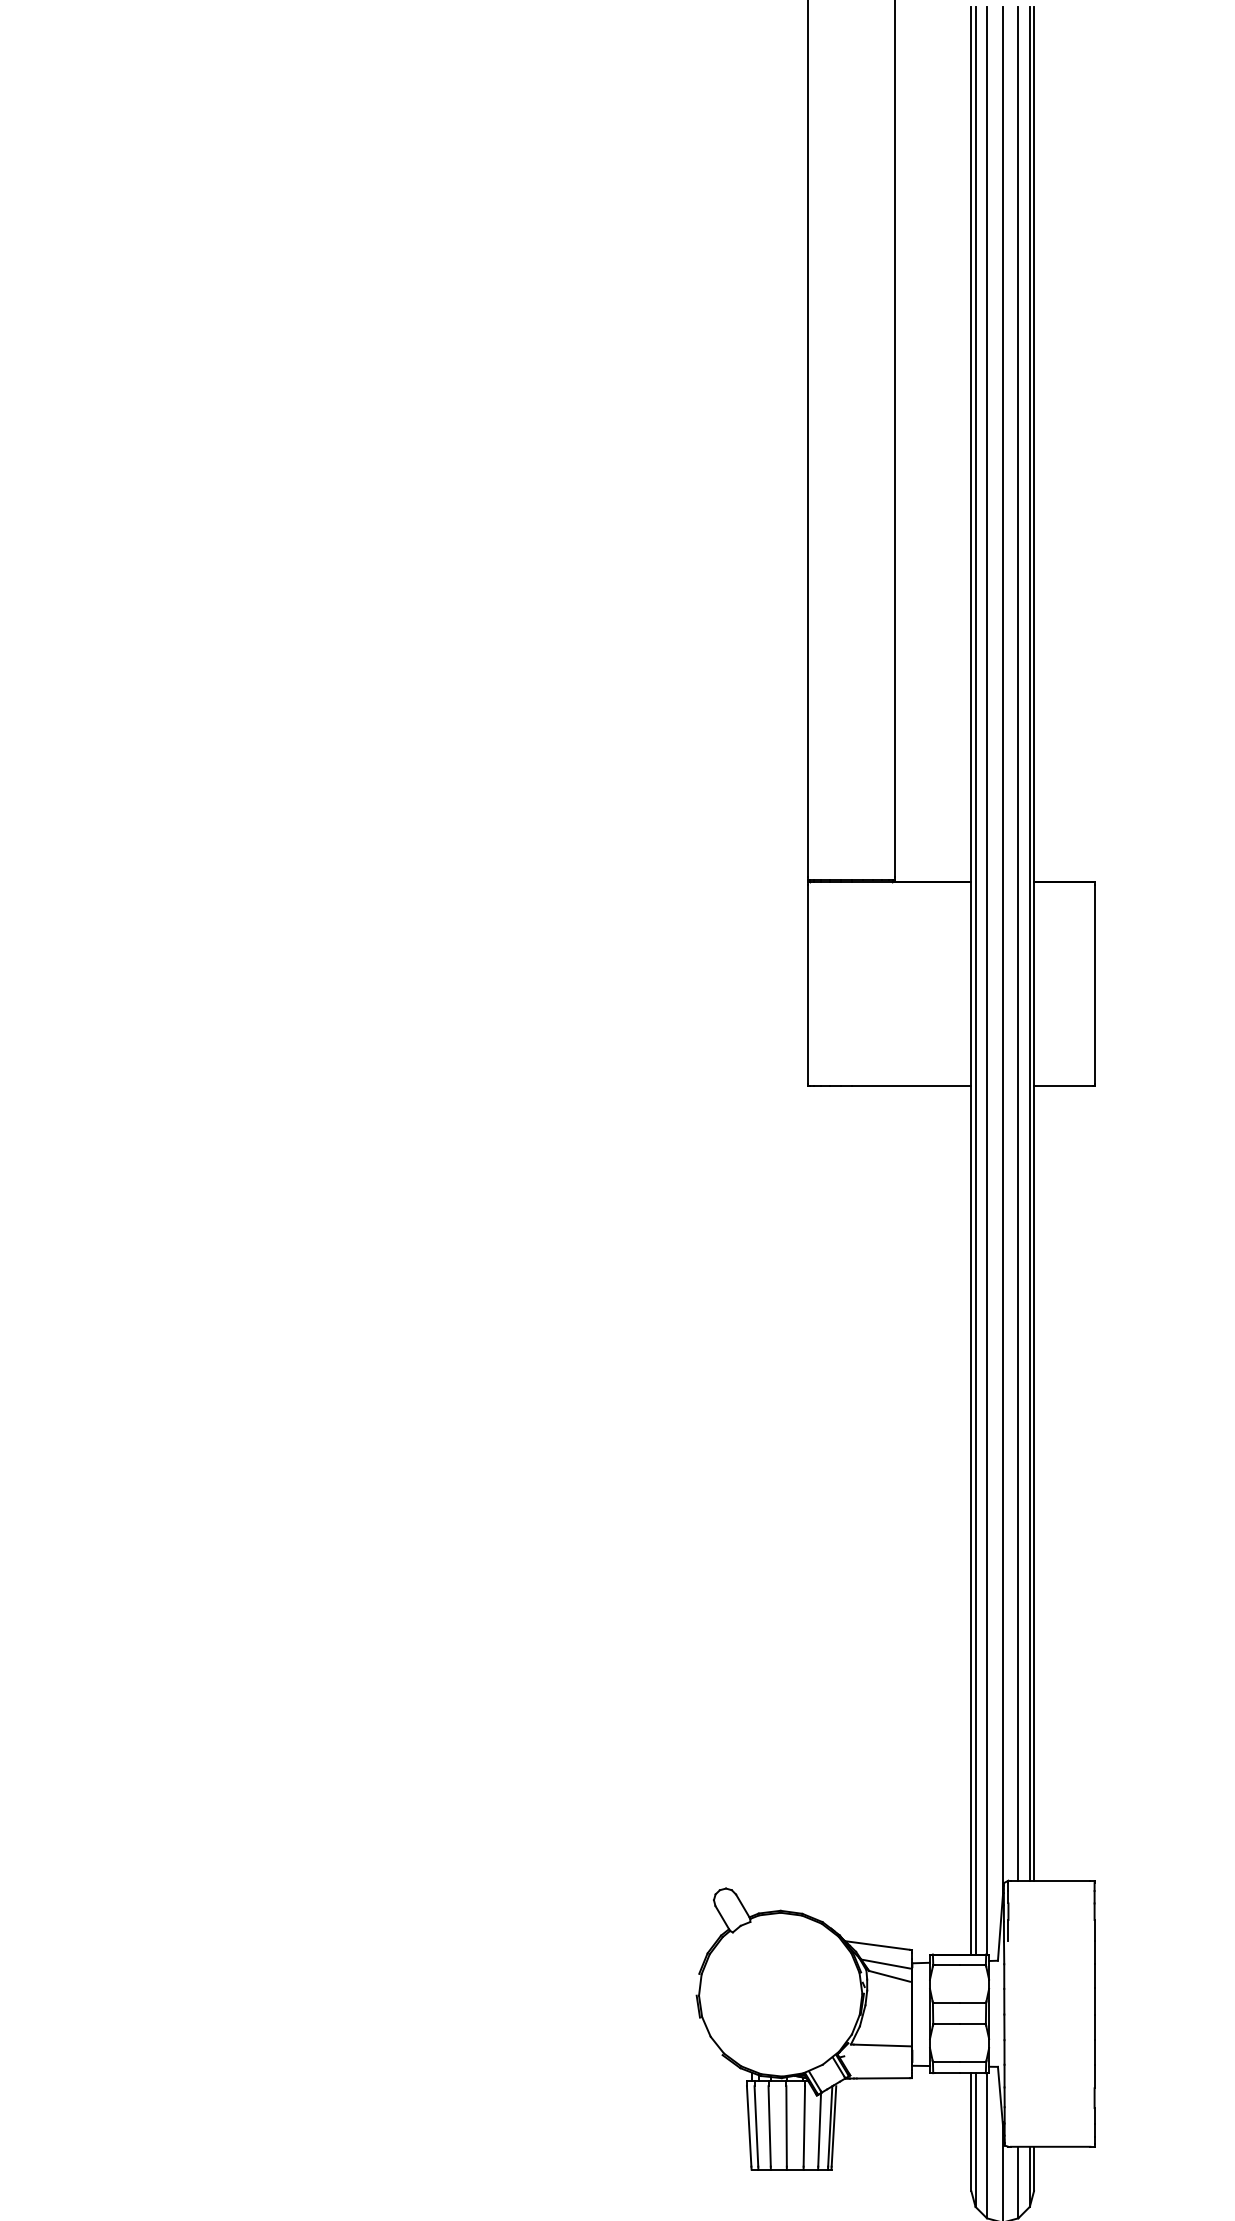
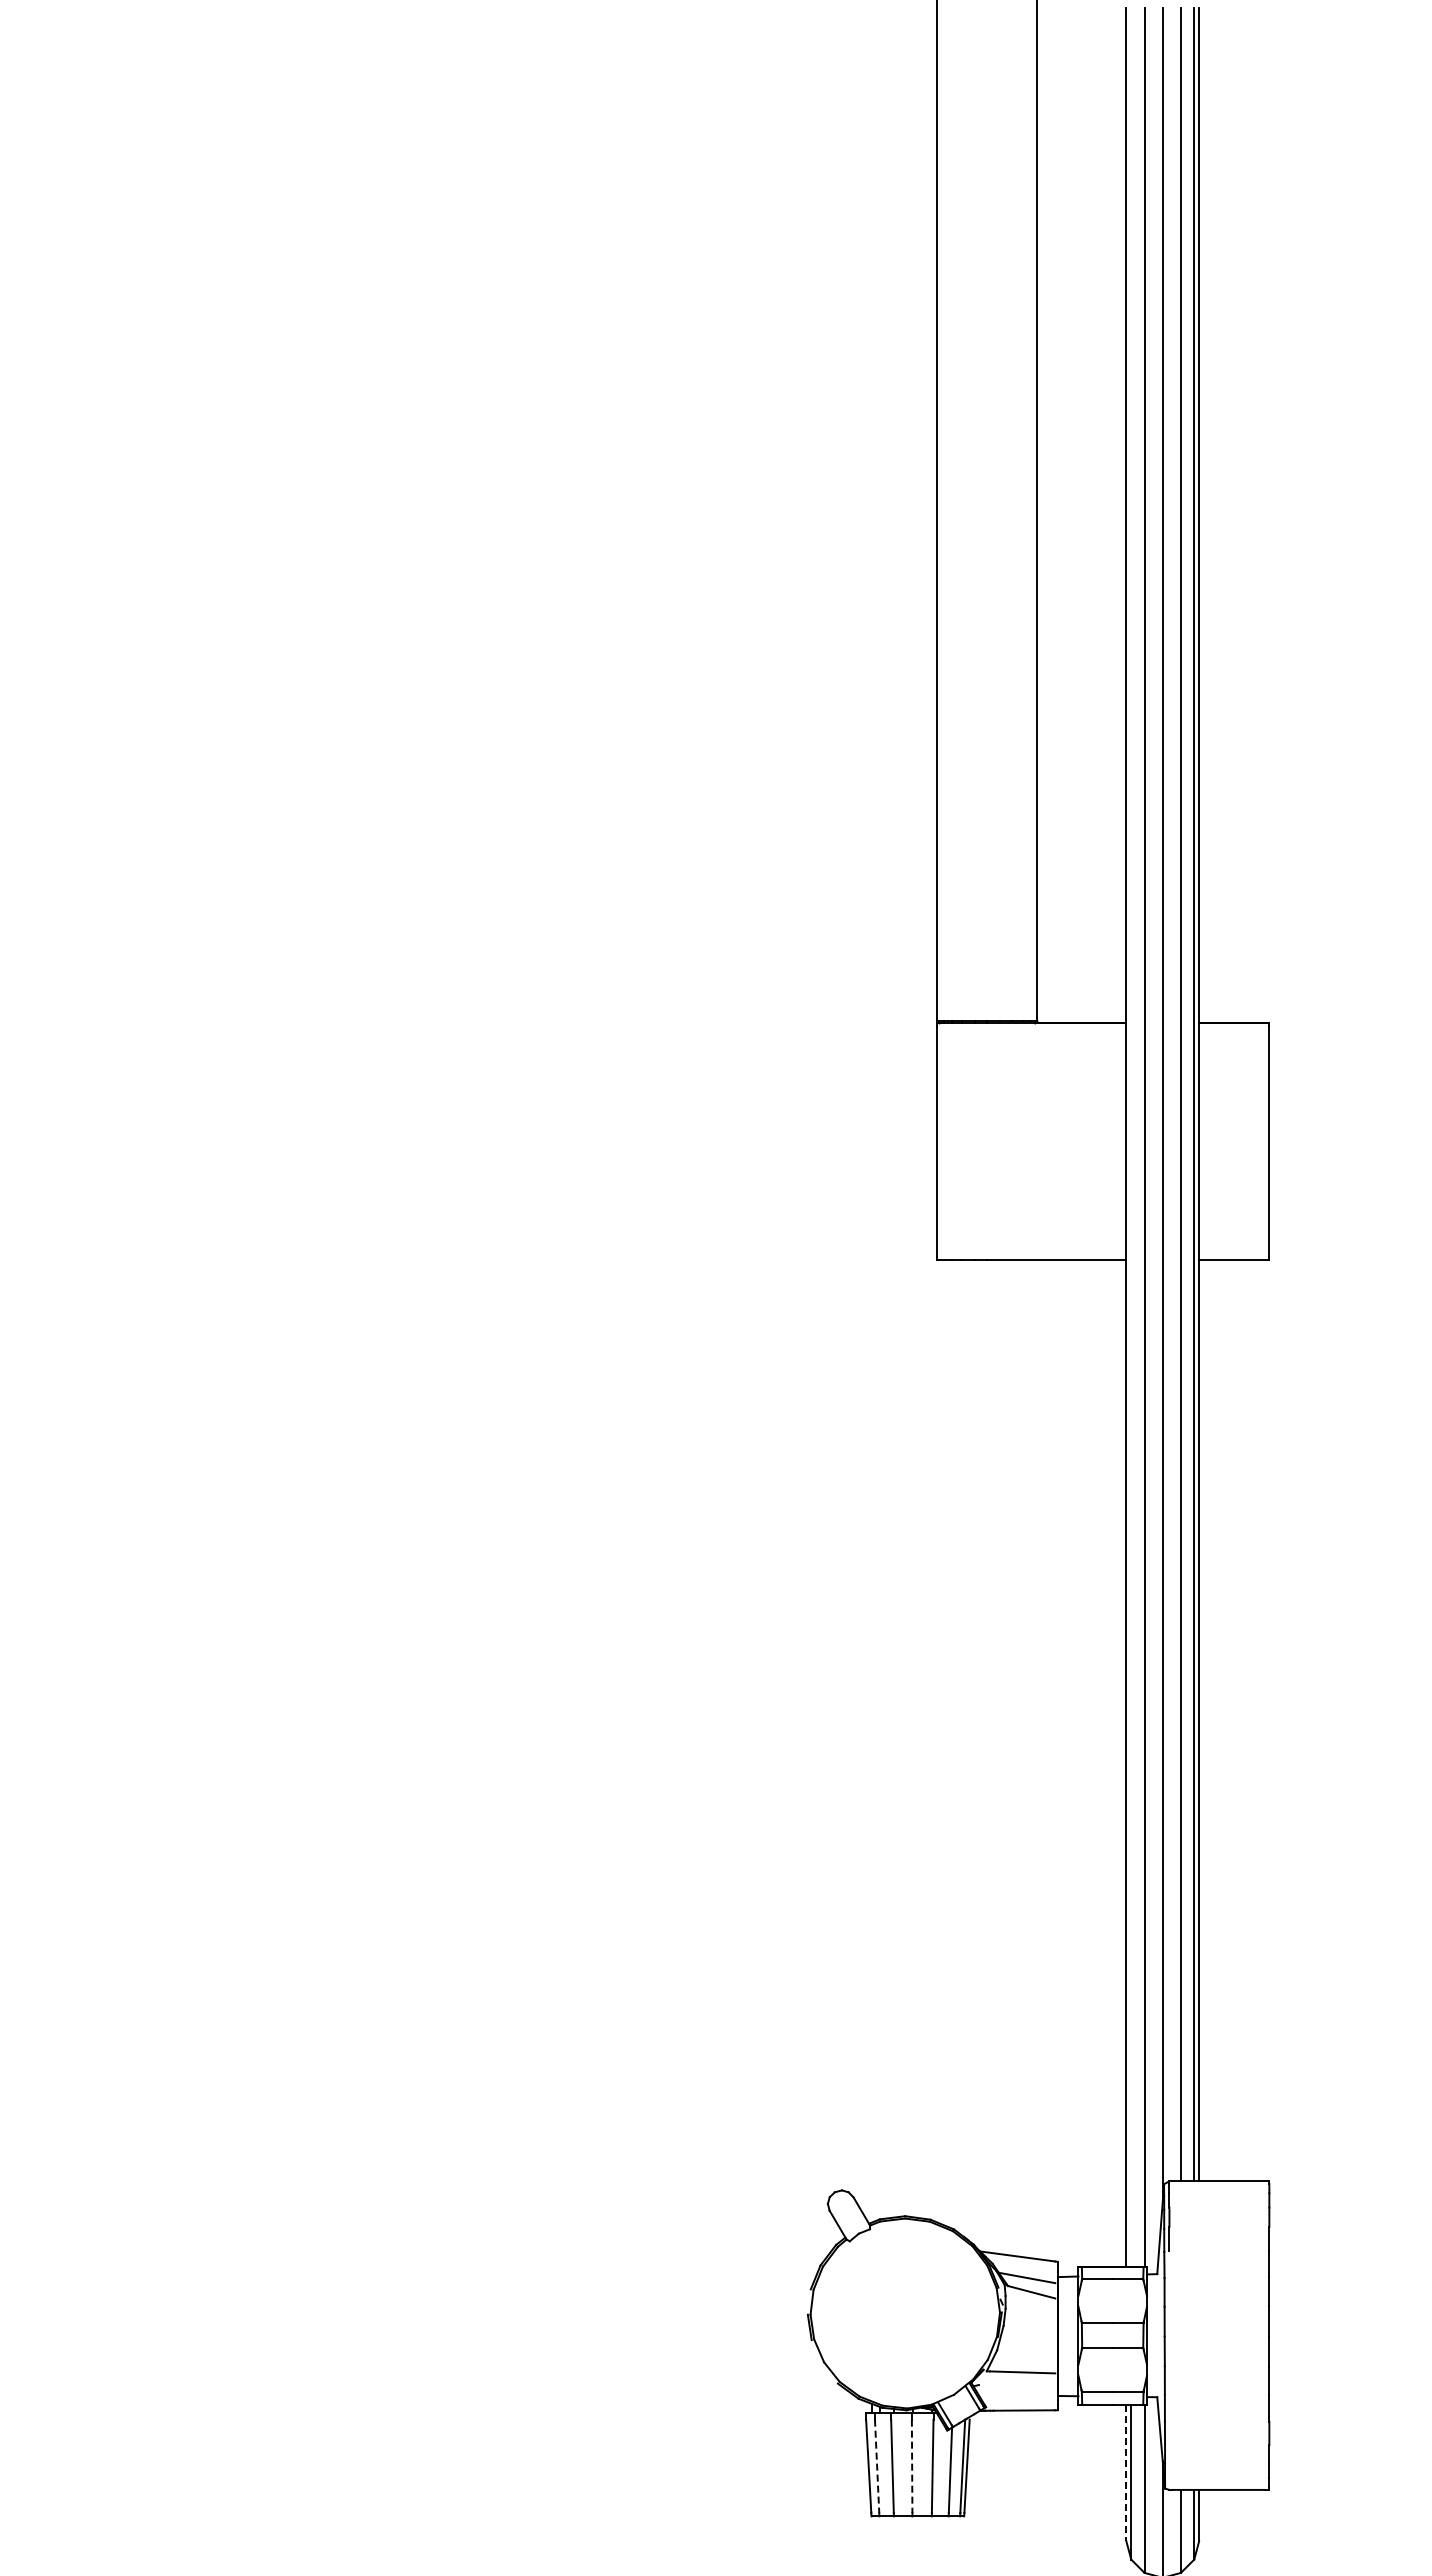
line: (975, 980) -> (1131, 1137), removed
line: (756, 2126) -> (877, 2466), solid -> dashed
line: (786, 2126) -> (912, 2466), solid -> dashed
line: (971, 2132) -> (1126, 2473), solid -> dashed

